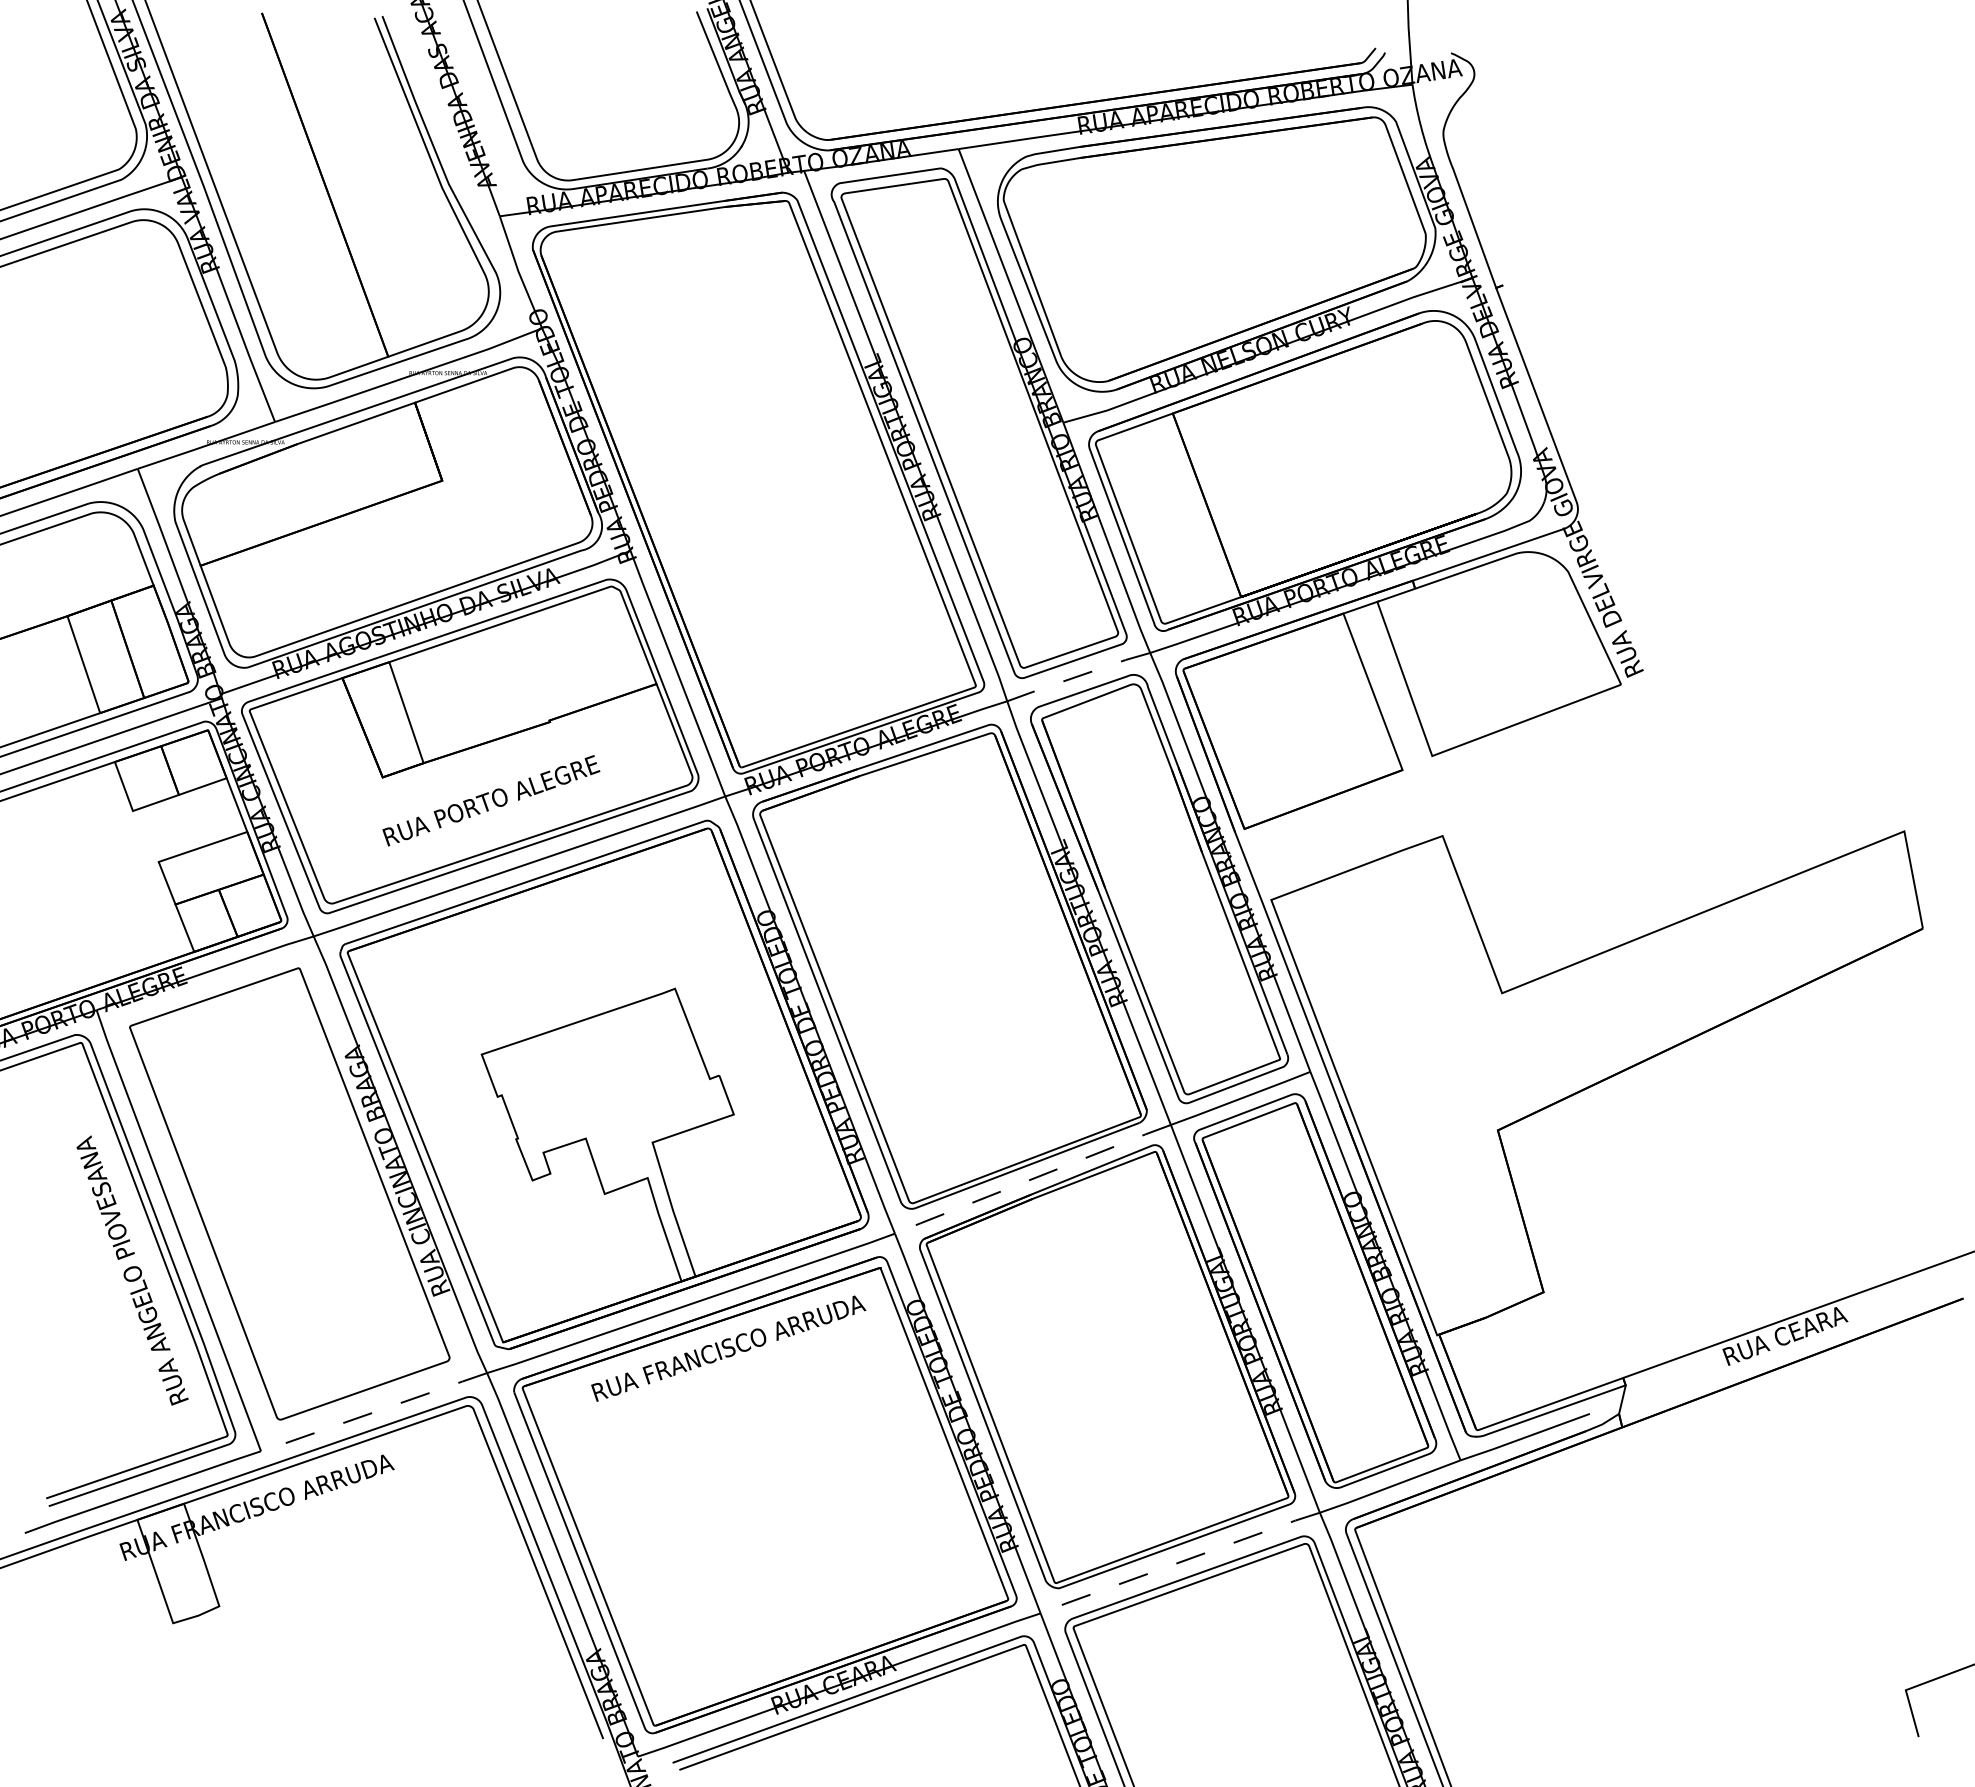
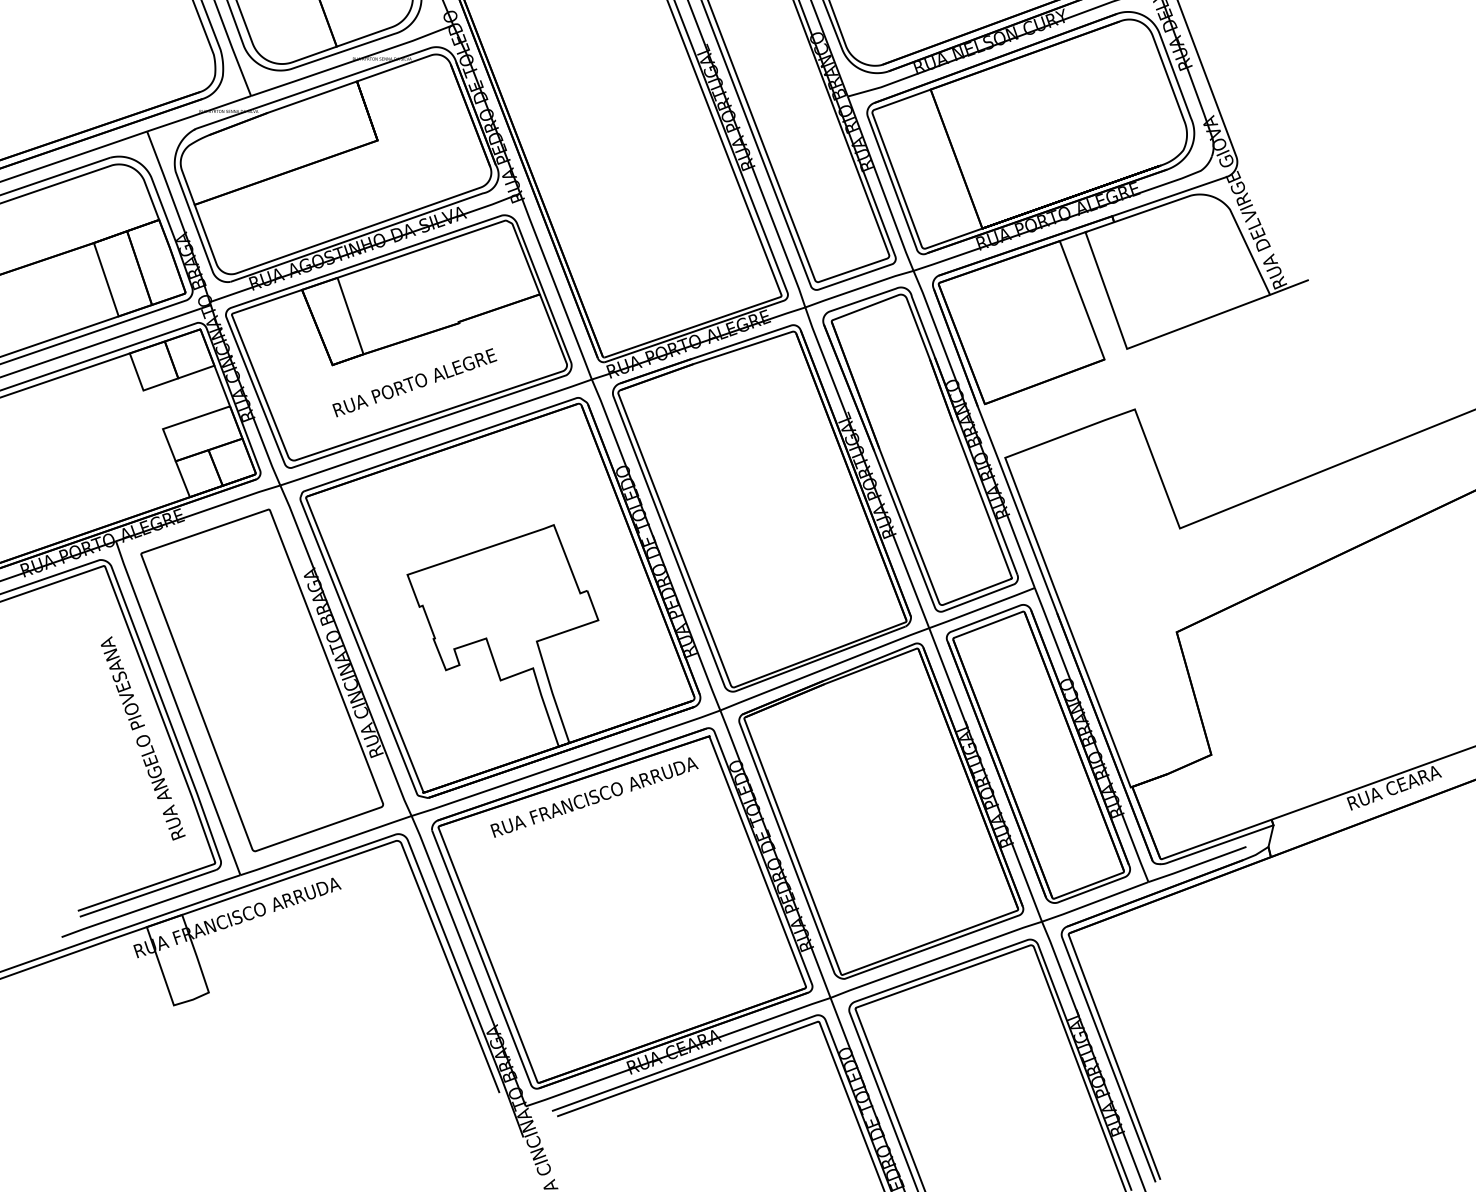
line: (1646, 674) -> (1289, 287), added
line: (1078, 676) -> (859, 288), dashed -> solid
line: (1032, 1179) -> (824, 669), dashed -> solid
line: (373, 1412) -> (325, 845), dashed -> solid
line: (1179, 1562) -> (935, 959), dashed -> solid

